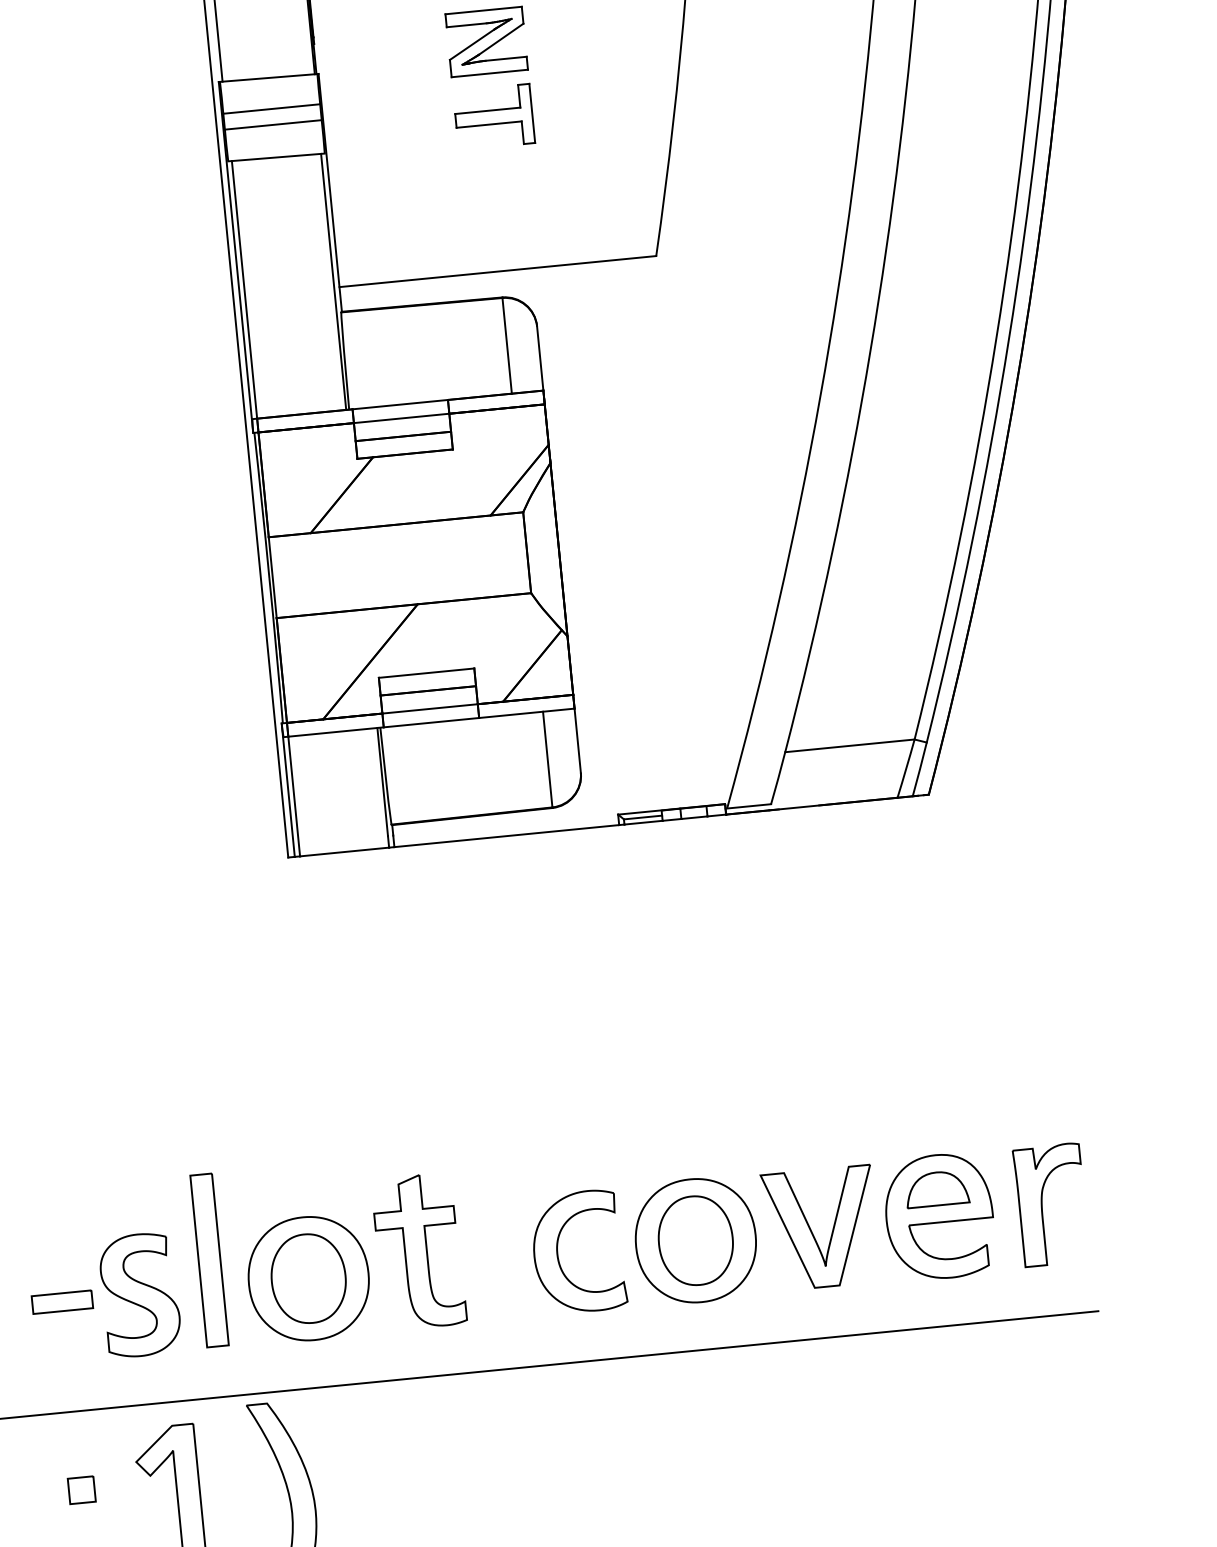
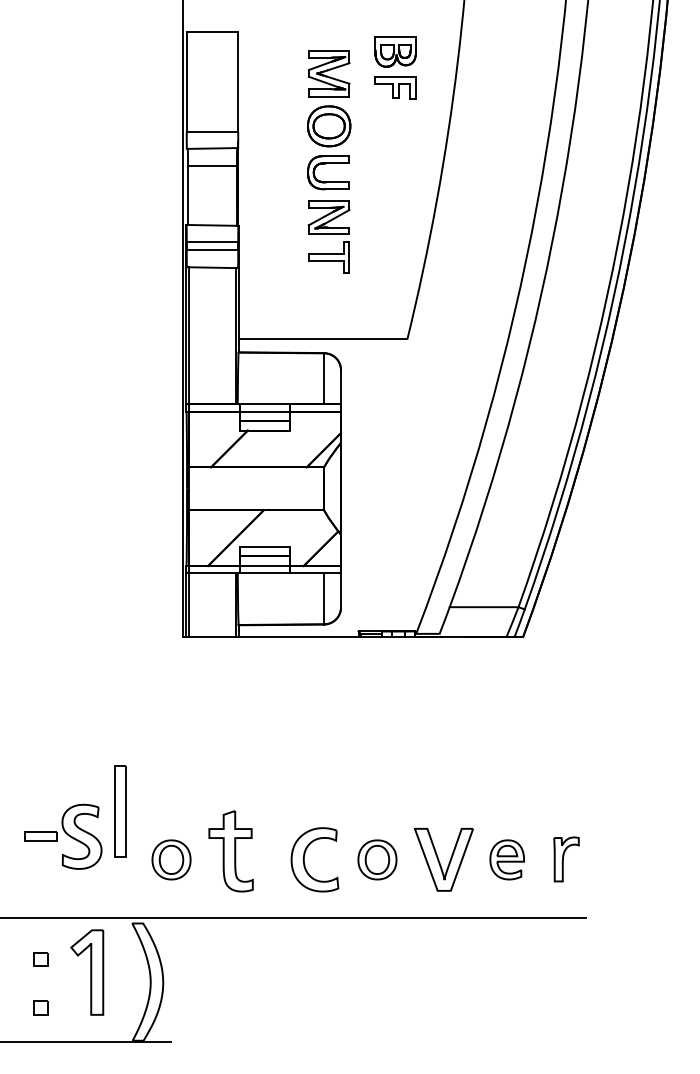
part: (1051, 1205) -> (566, 859), size x0.7
part: (940, 1216) -> (507, 859), size x0.6
part: (695, 1239) -> (377, 859), size x0.6
part: (210, 1261) -> (120, 811), moved
part: (308, 1277) -> (171, 859), size x0.6
part: (105, 1297) -> (63, 836), moved

